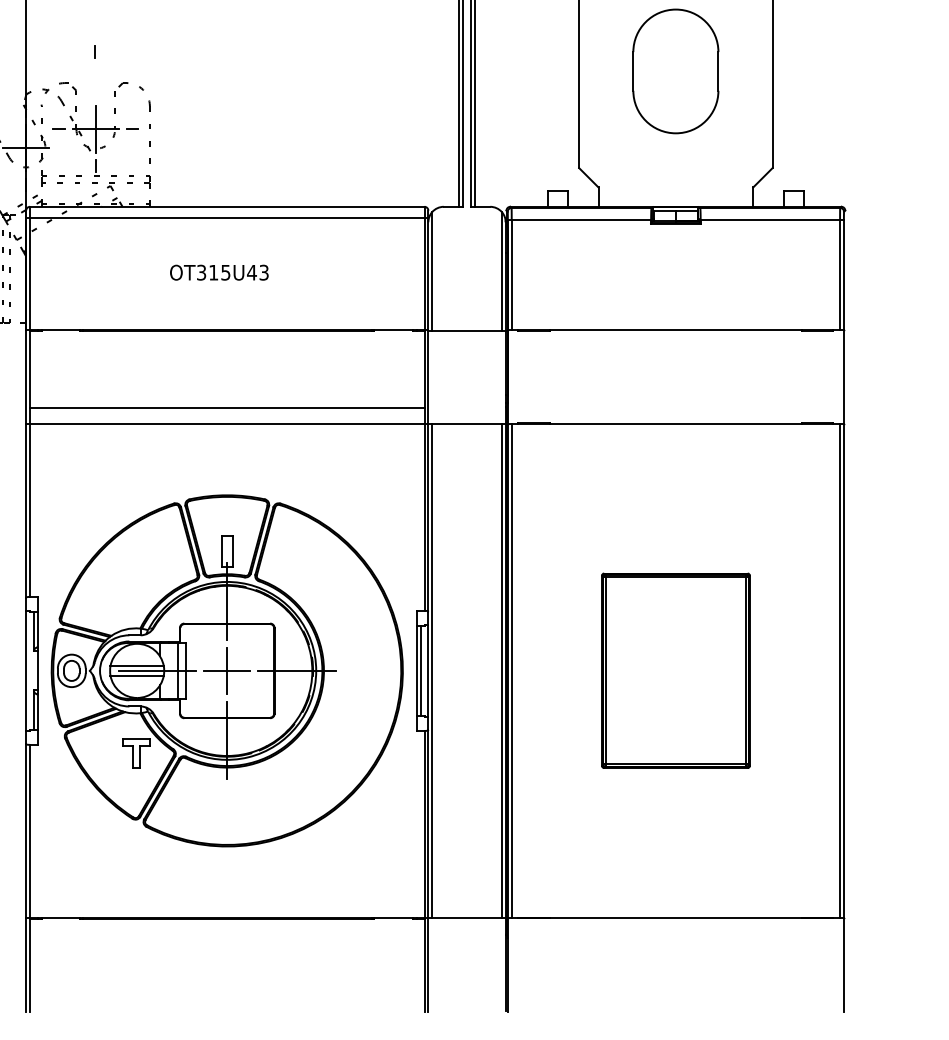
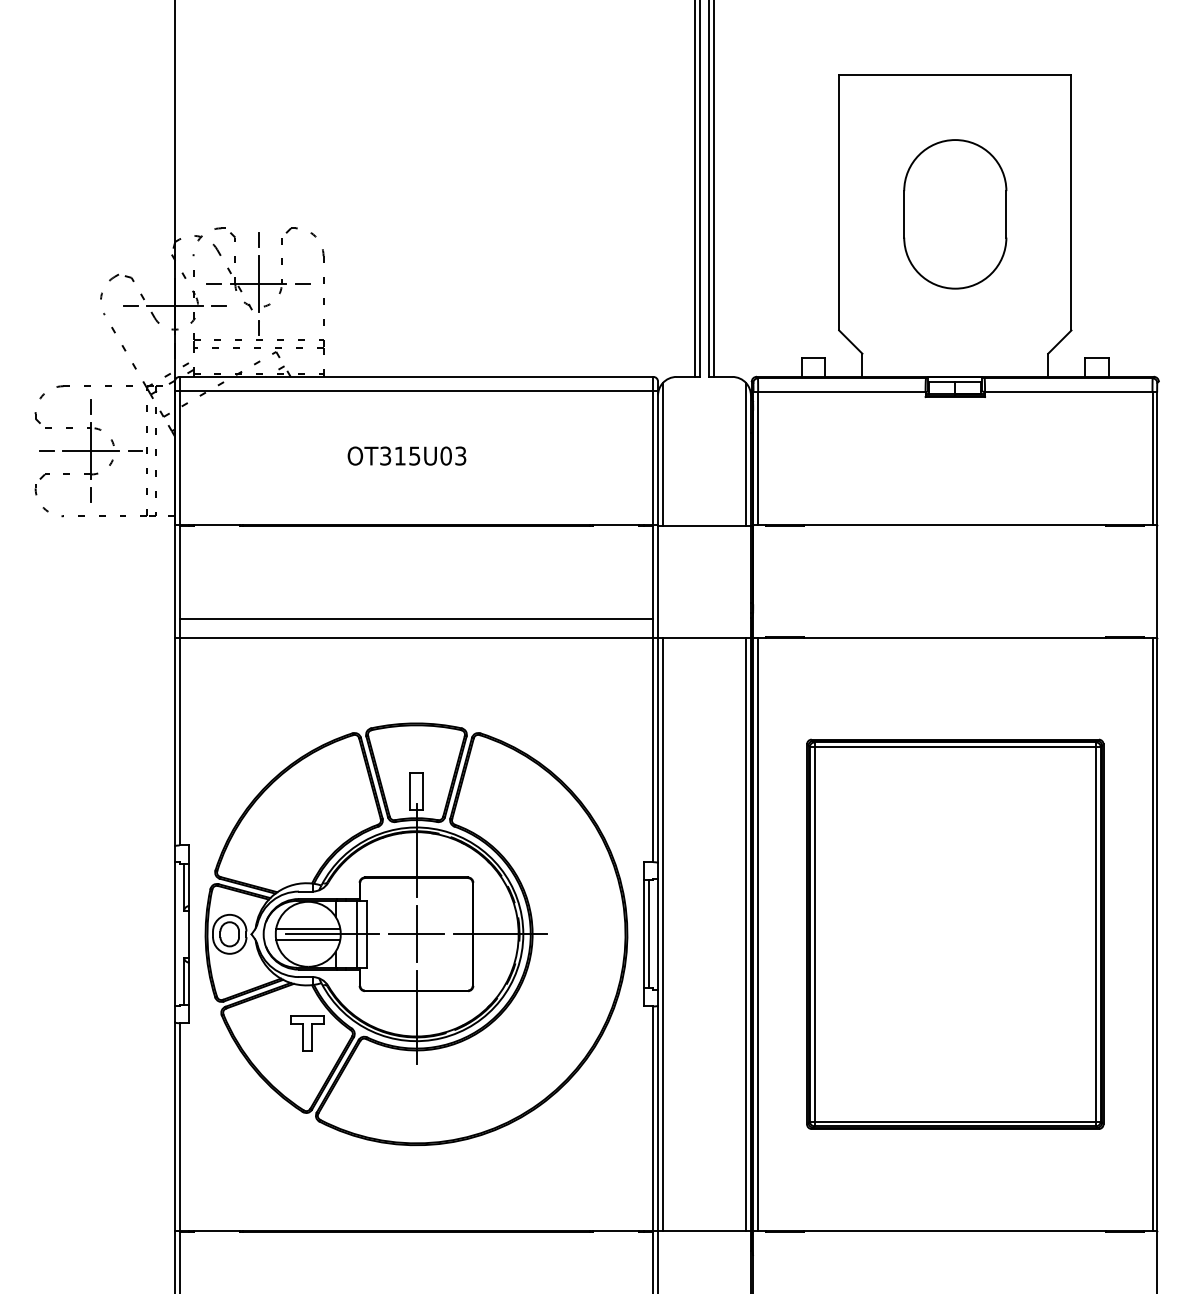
line: (94, 51) -> (258, 239), moved
line: (62, 147) -> (218, 305), added
text: (252, 272) -> (446, 455), OT315U43 -> OT315U03
part: (676, 670) -> (955, 933), size x1.67

